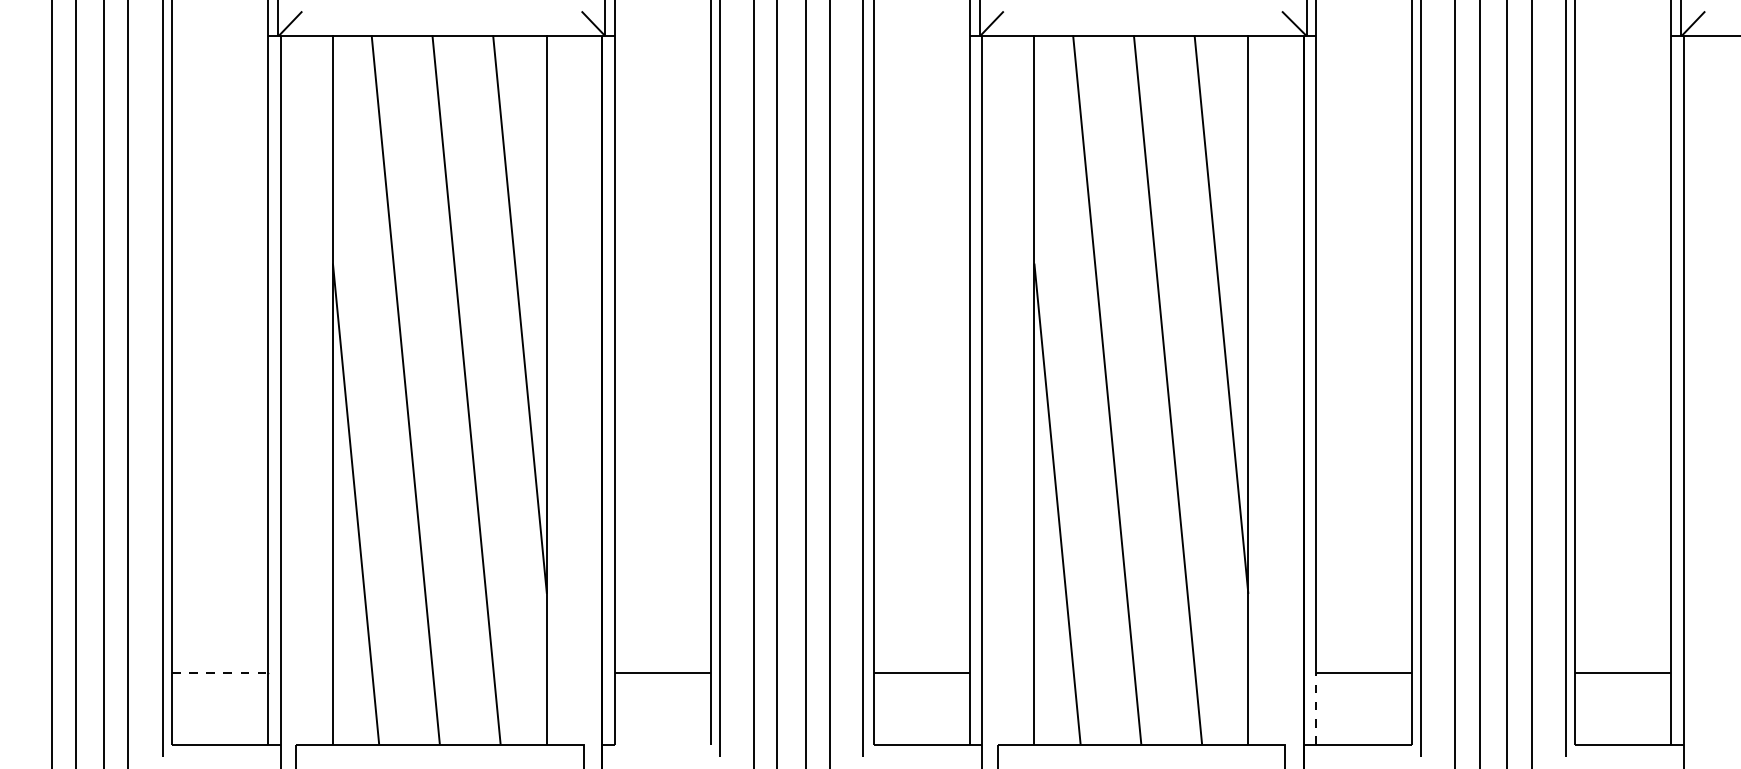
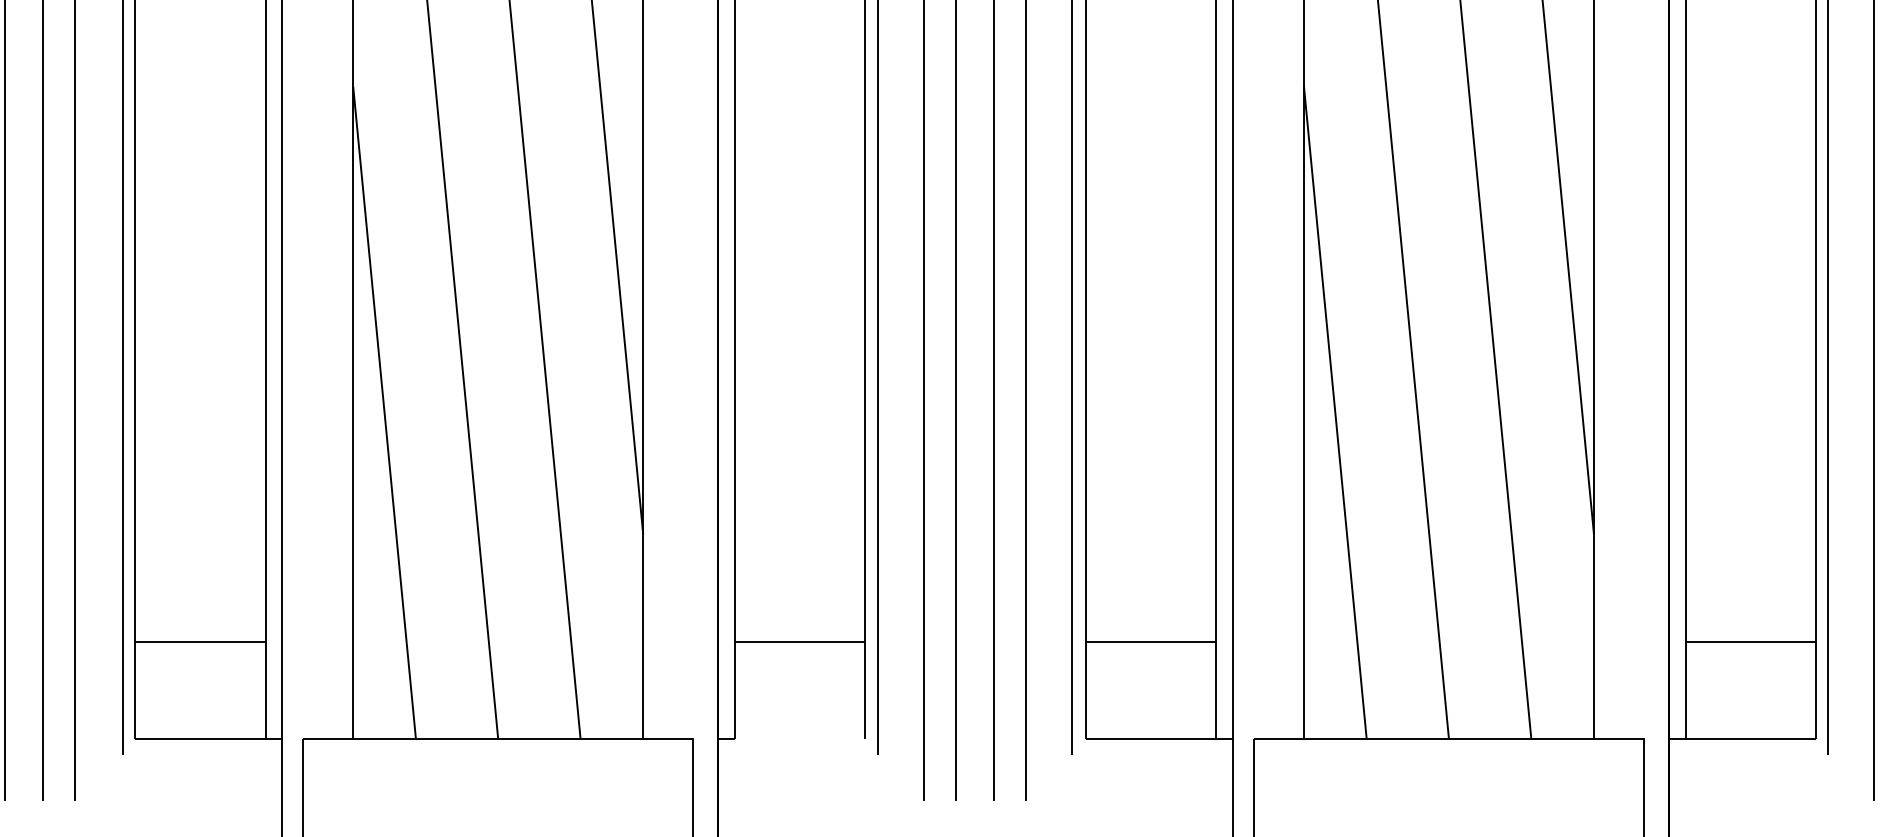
line: (220, 673) -> (200, 642), dashed -> solid
line: (1315, 707) -> (1684, 688), dashed -> solid

